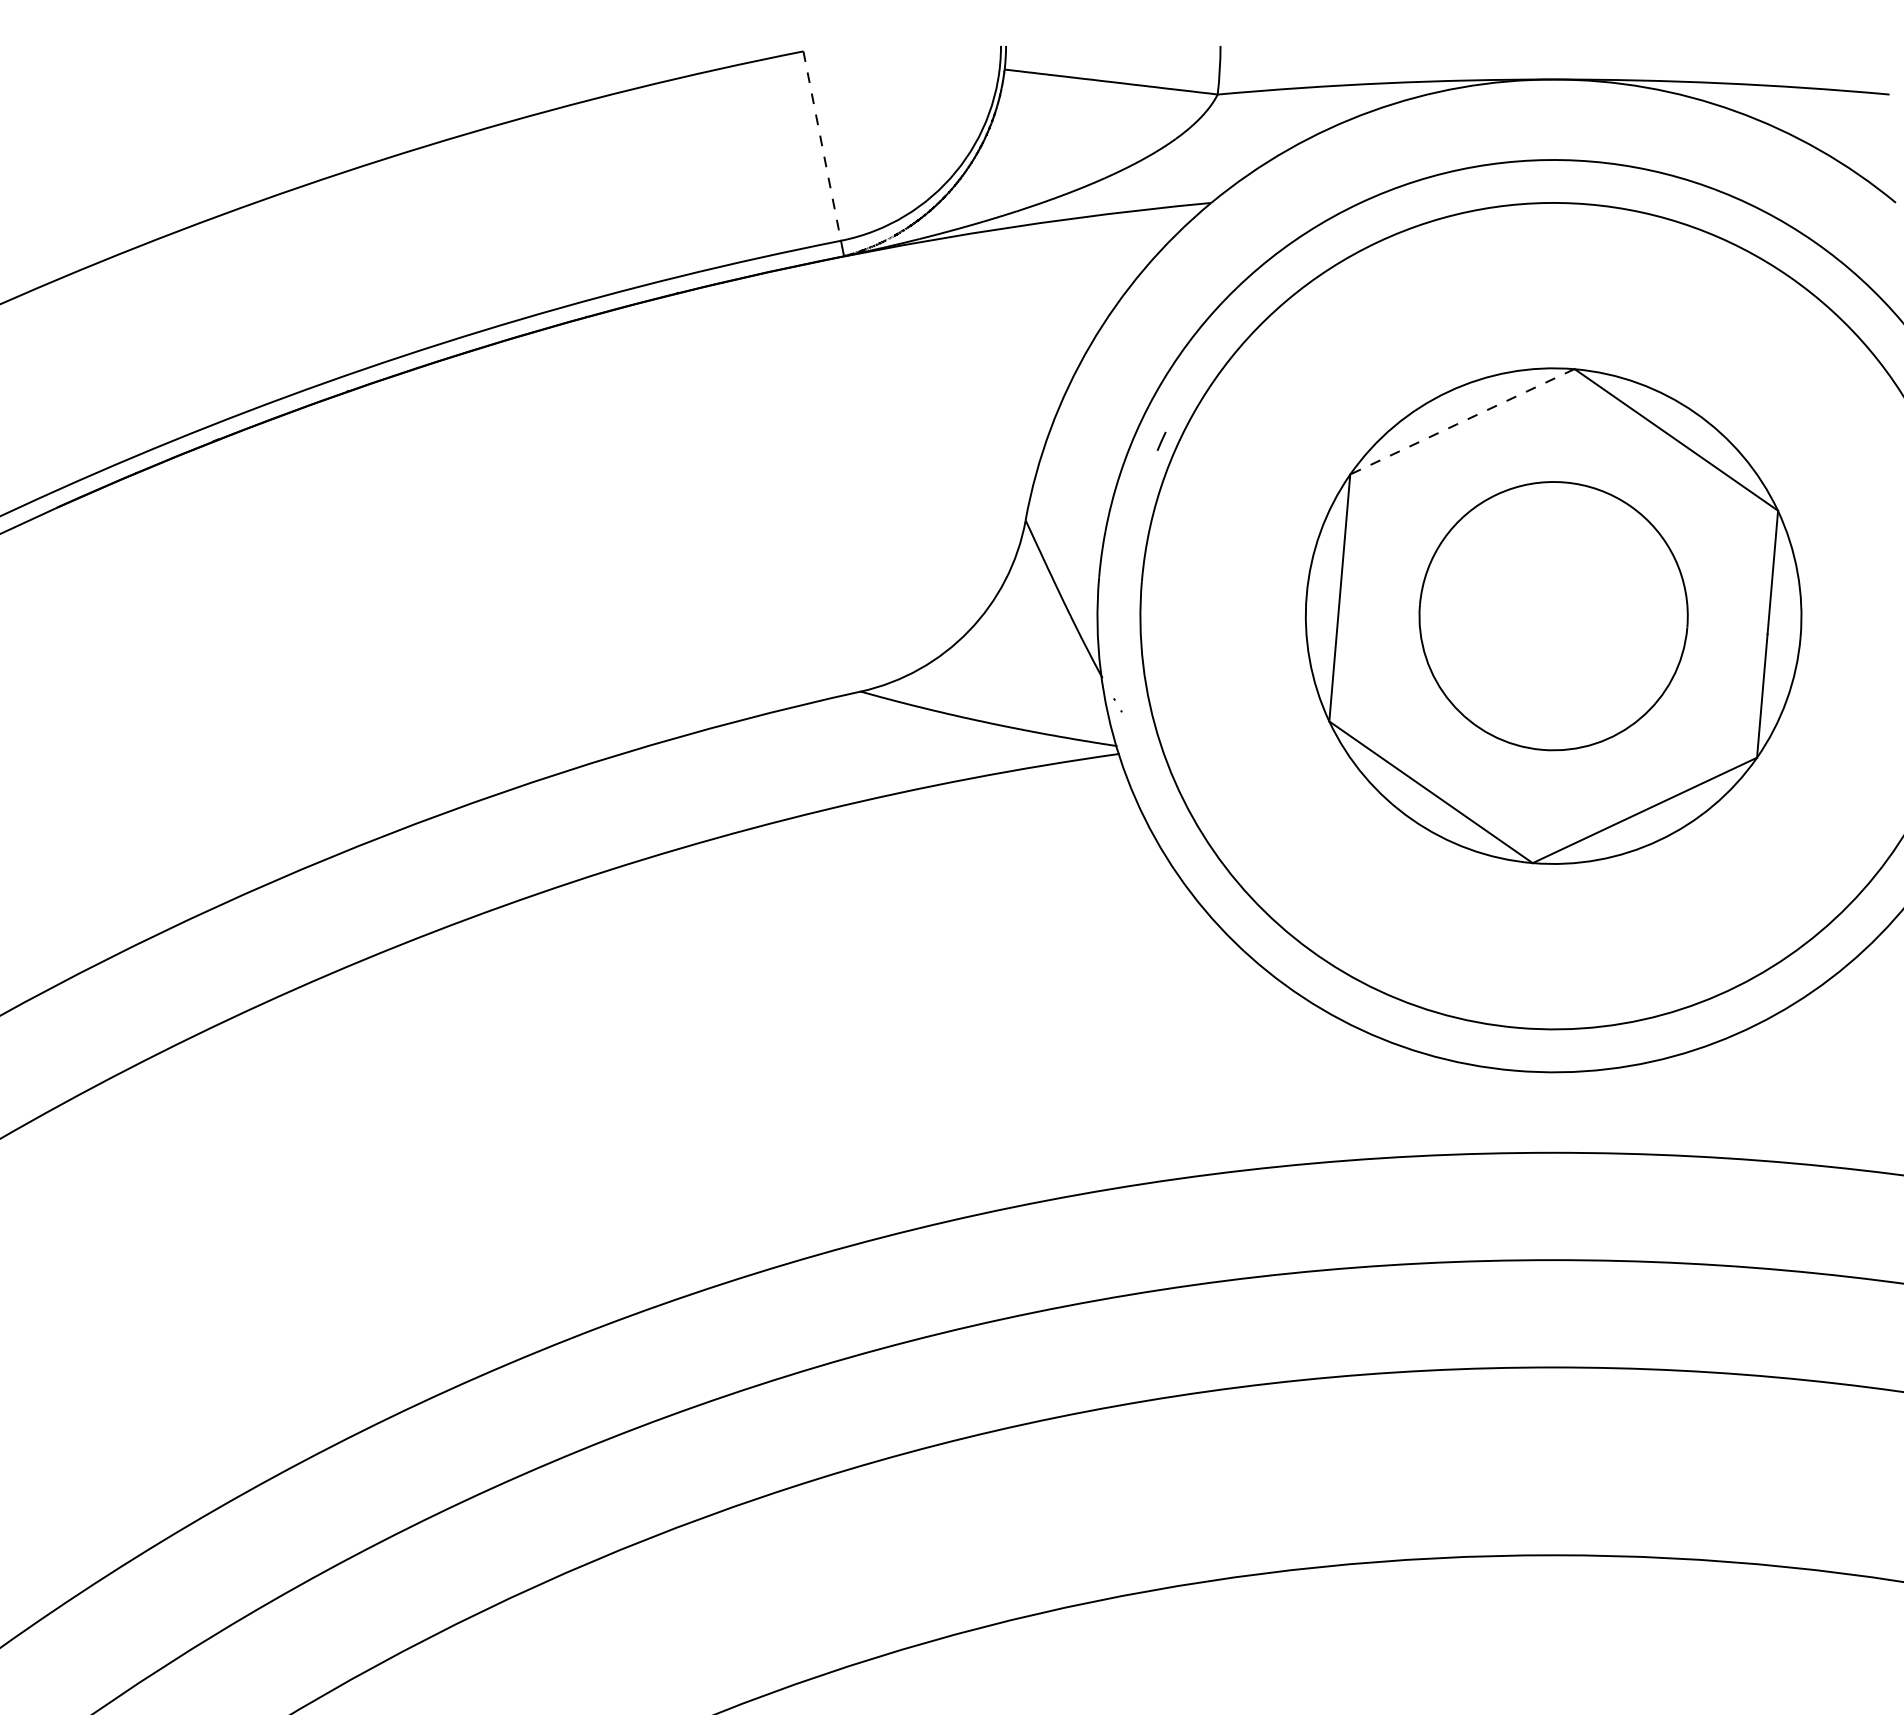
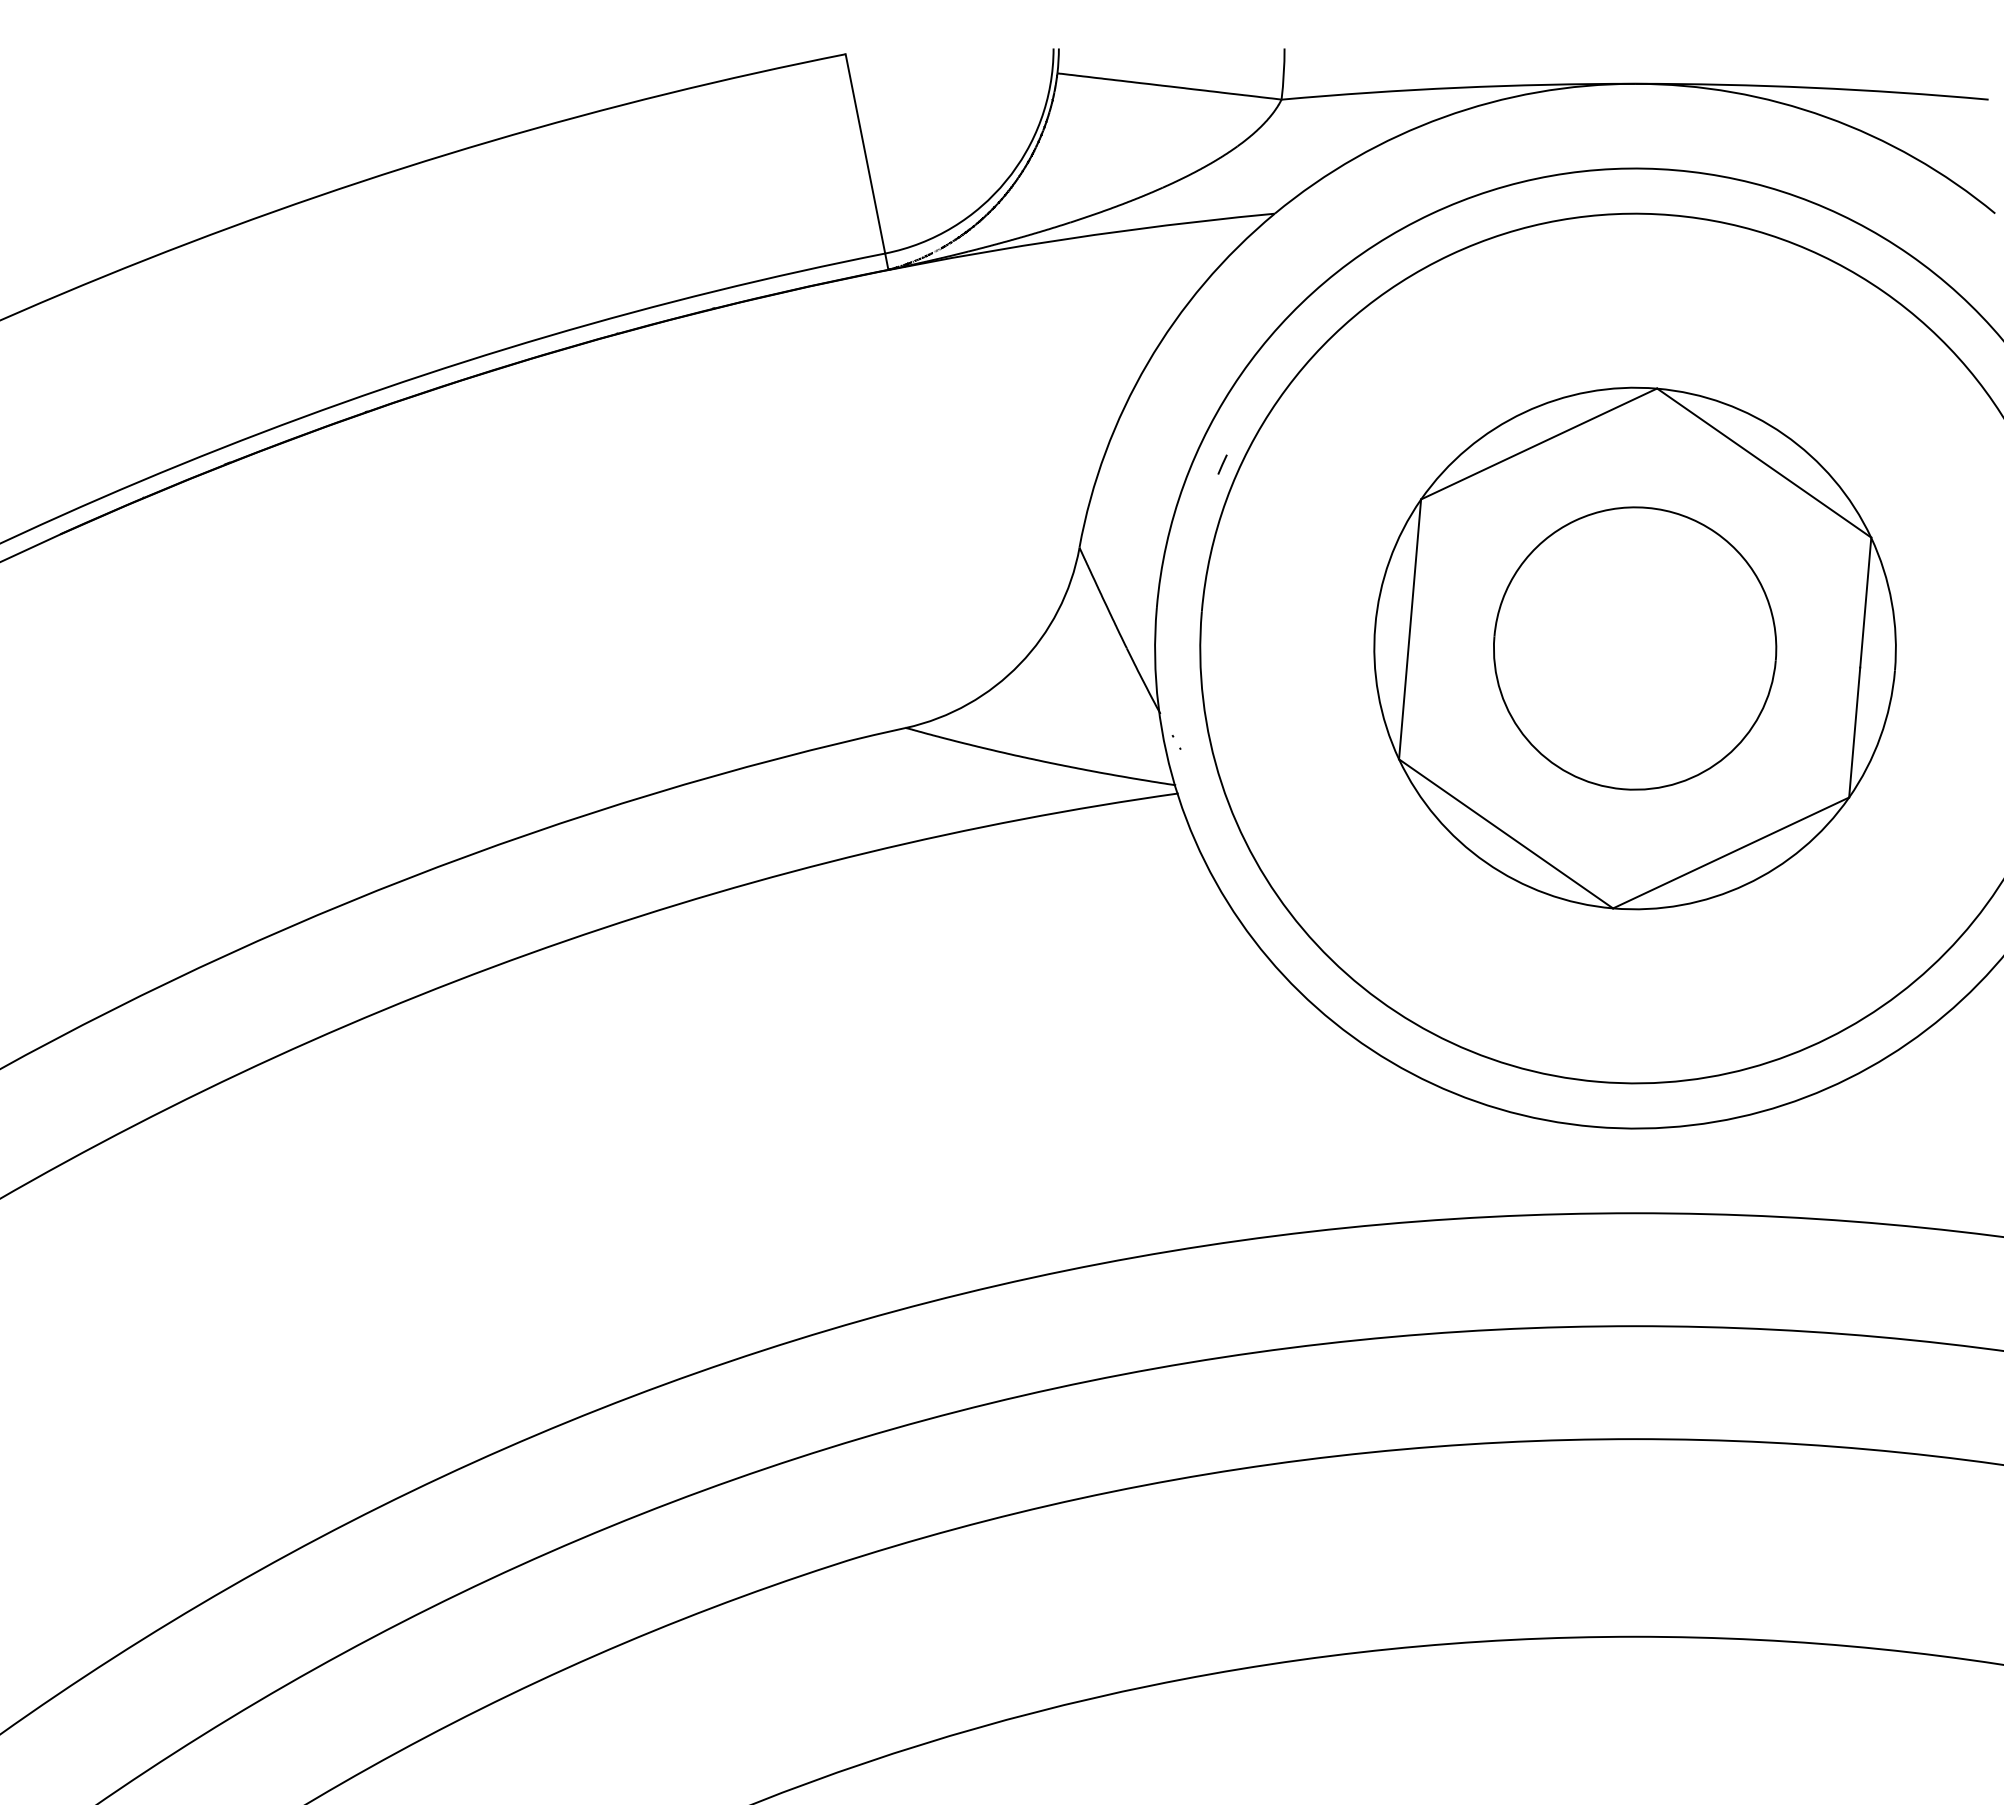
line: (822, 145) -> (865, 153), dashed -> solid
line: (1461, 422) -> (1538, 444), dashed -> solid

